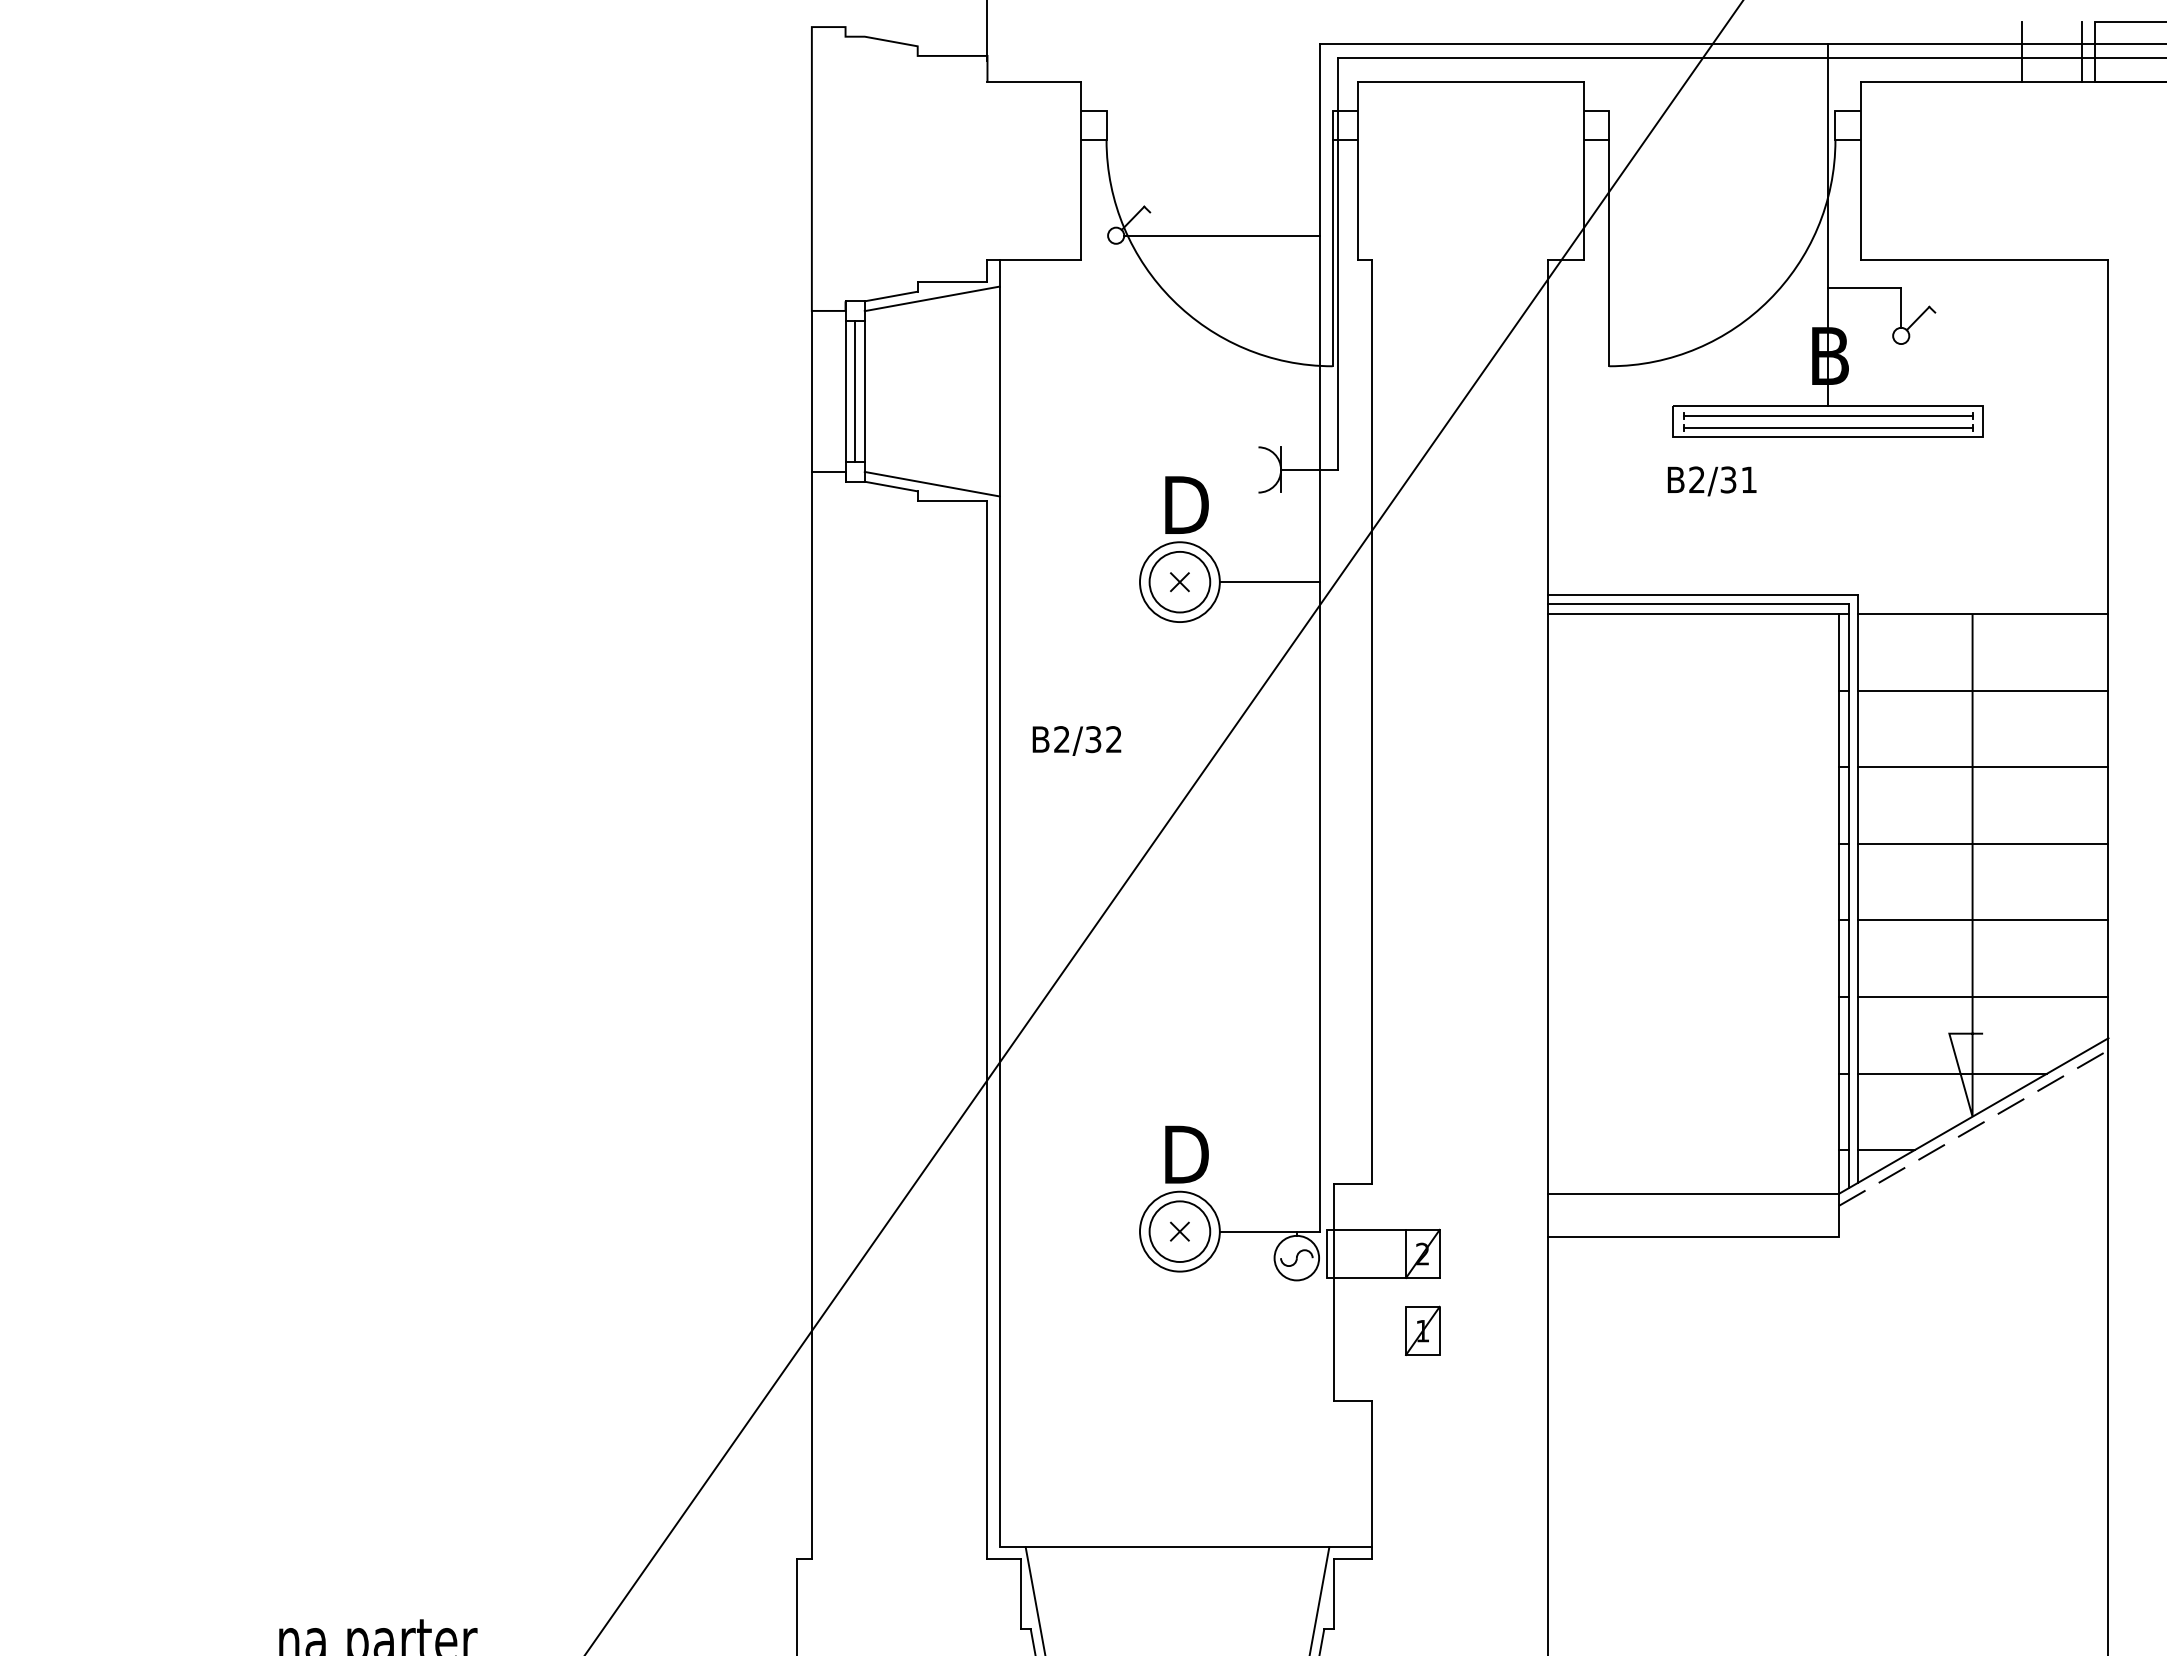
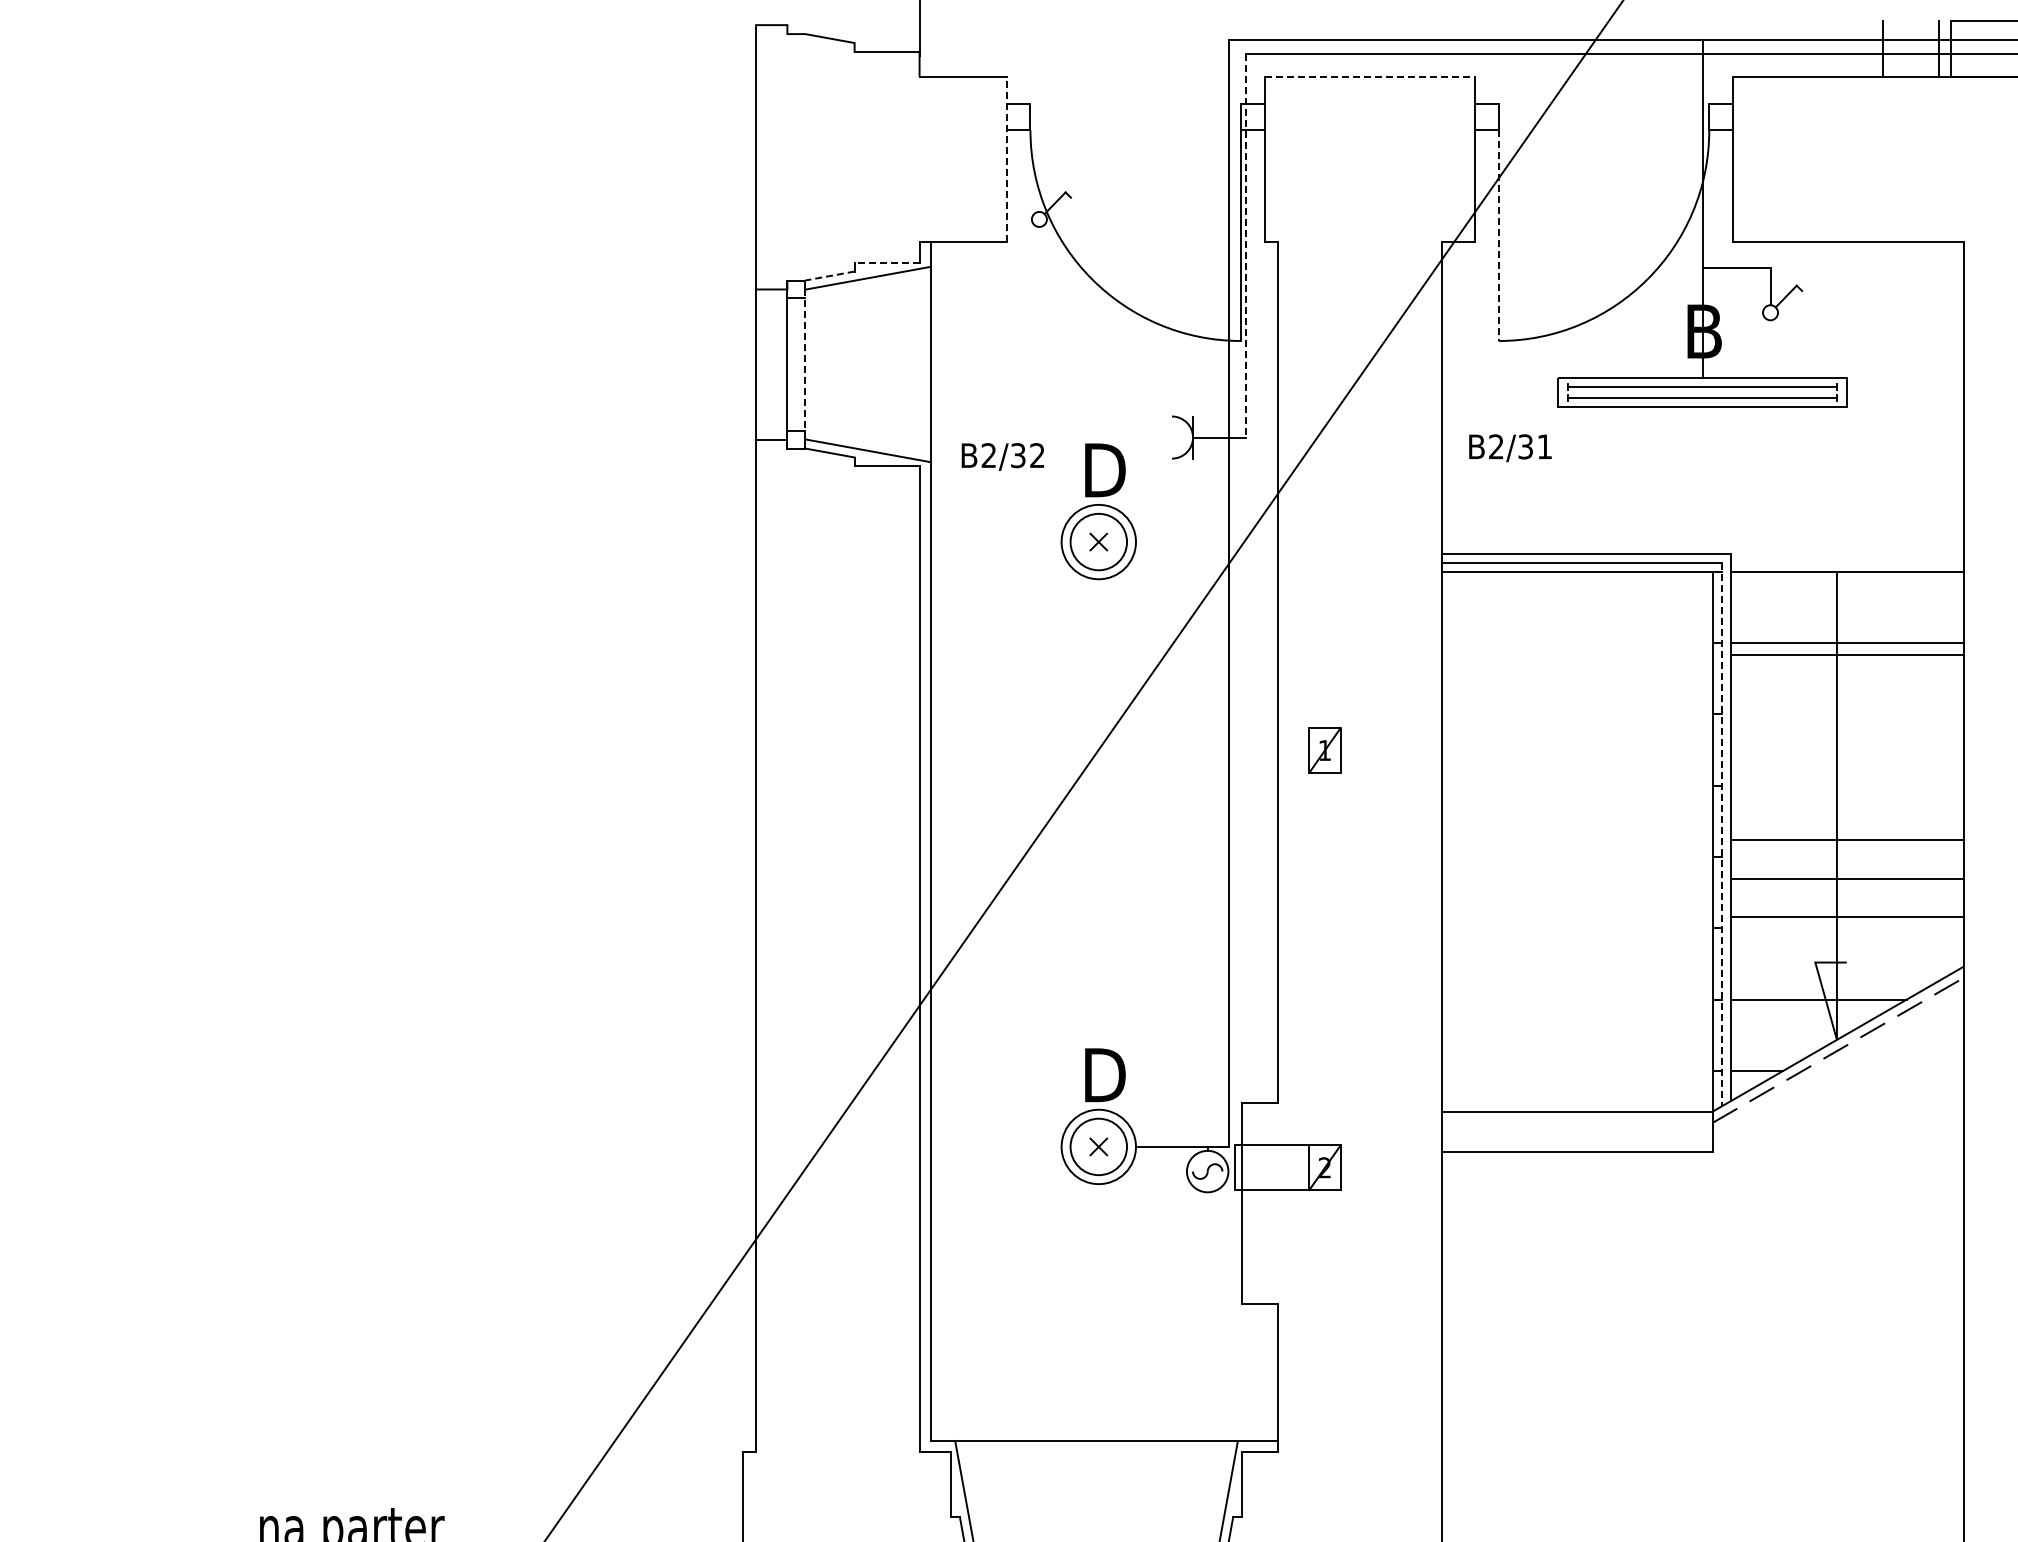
line: (1471, 82) -> (1370, 76), solid -> dashed
line: (1080, 171) -> (1006, 159), solid -> dashed
line: (1221, 235) -> (1137, 219), removed
line: (1609, 254) -> (1498, 236), solid -> dashed
line: (1337, 263) -> (1245, 245), solid -> dashed
line: (951, 281) -> (886, 262), solid -> dashed
line: (890, 297) -> (829, 276), solid -> dashed
line: (855, 391) -> (796, 364), removed
line: (864, 391) -> (805, 364), solid -> dashed
text: (1712, 481) -> (1510, 448), moved
line: (1269, 582) -> (1182, 542), removed
text: (1076, 740) -> (1002, 456), moved
line: (1982, 767) -> (1846, 655), moved
line: (1982, 843) -> (1846, 839), moved
line: (1848, 896) -> (1721, 834), solid -> dashed
line: (1982, 920) -> (1846, 917), moved
line: (1982, 997) -> (1846, 879), moved
part: (1422, 1330) -> (1324, 749), moved

